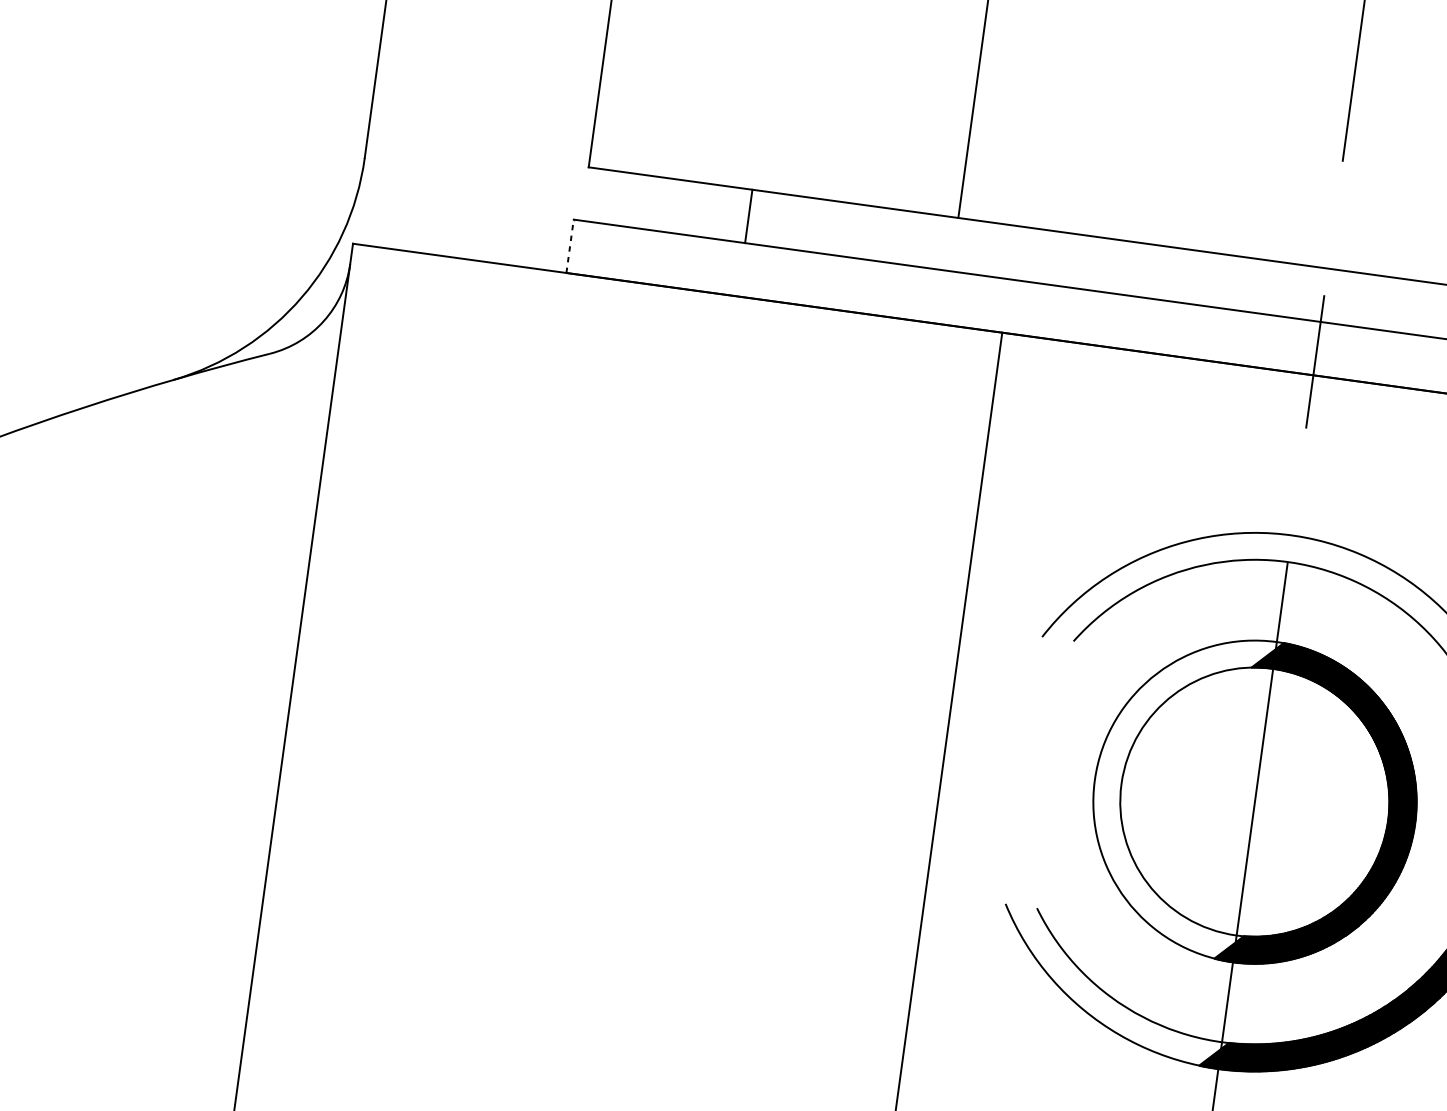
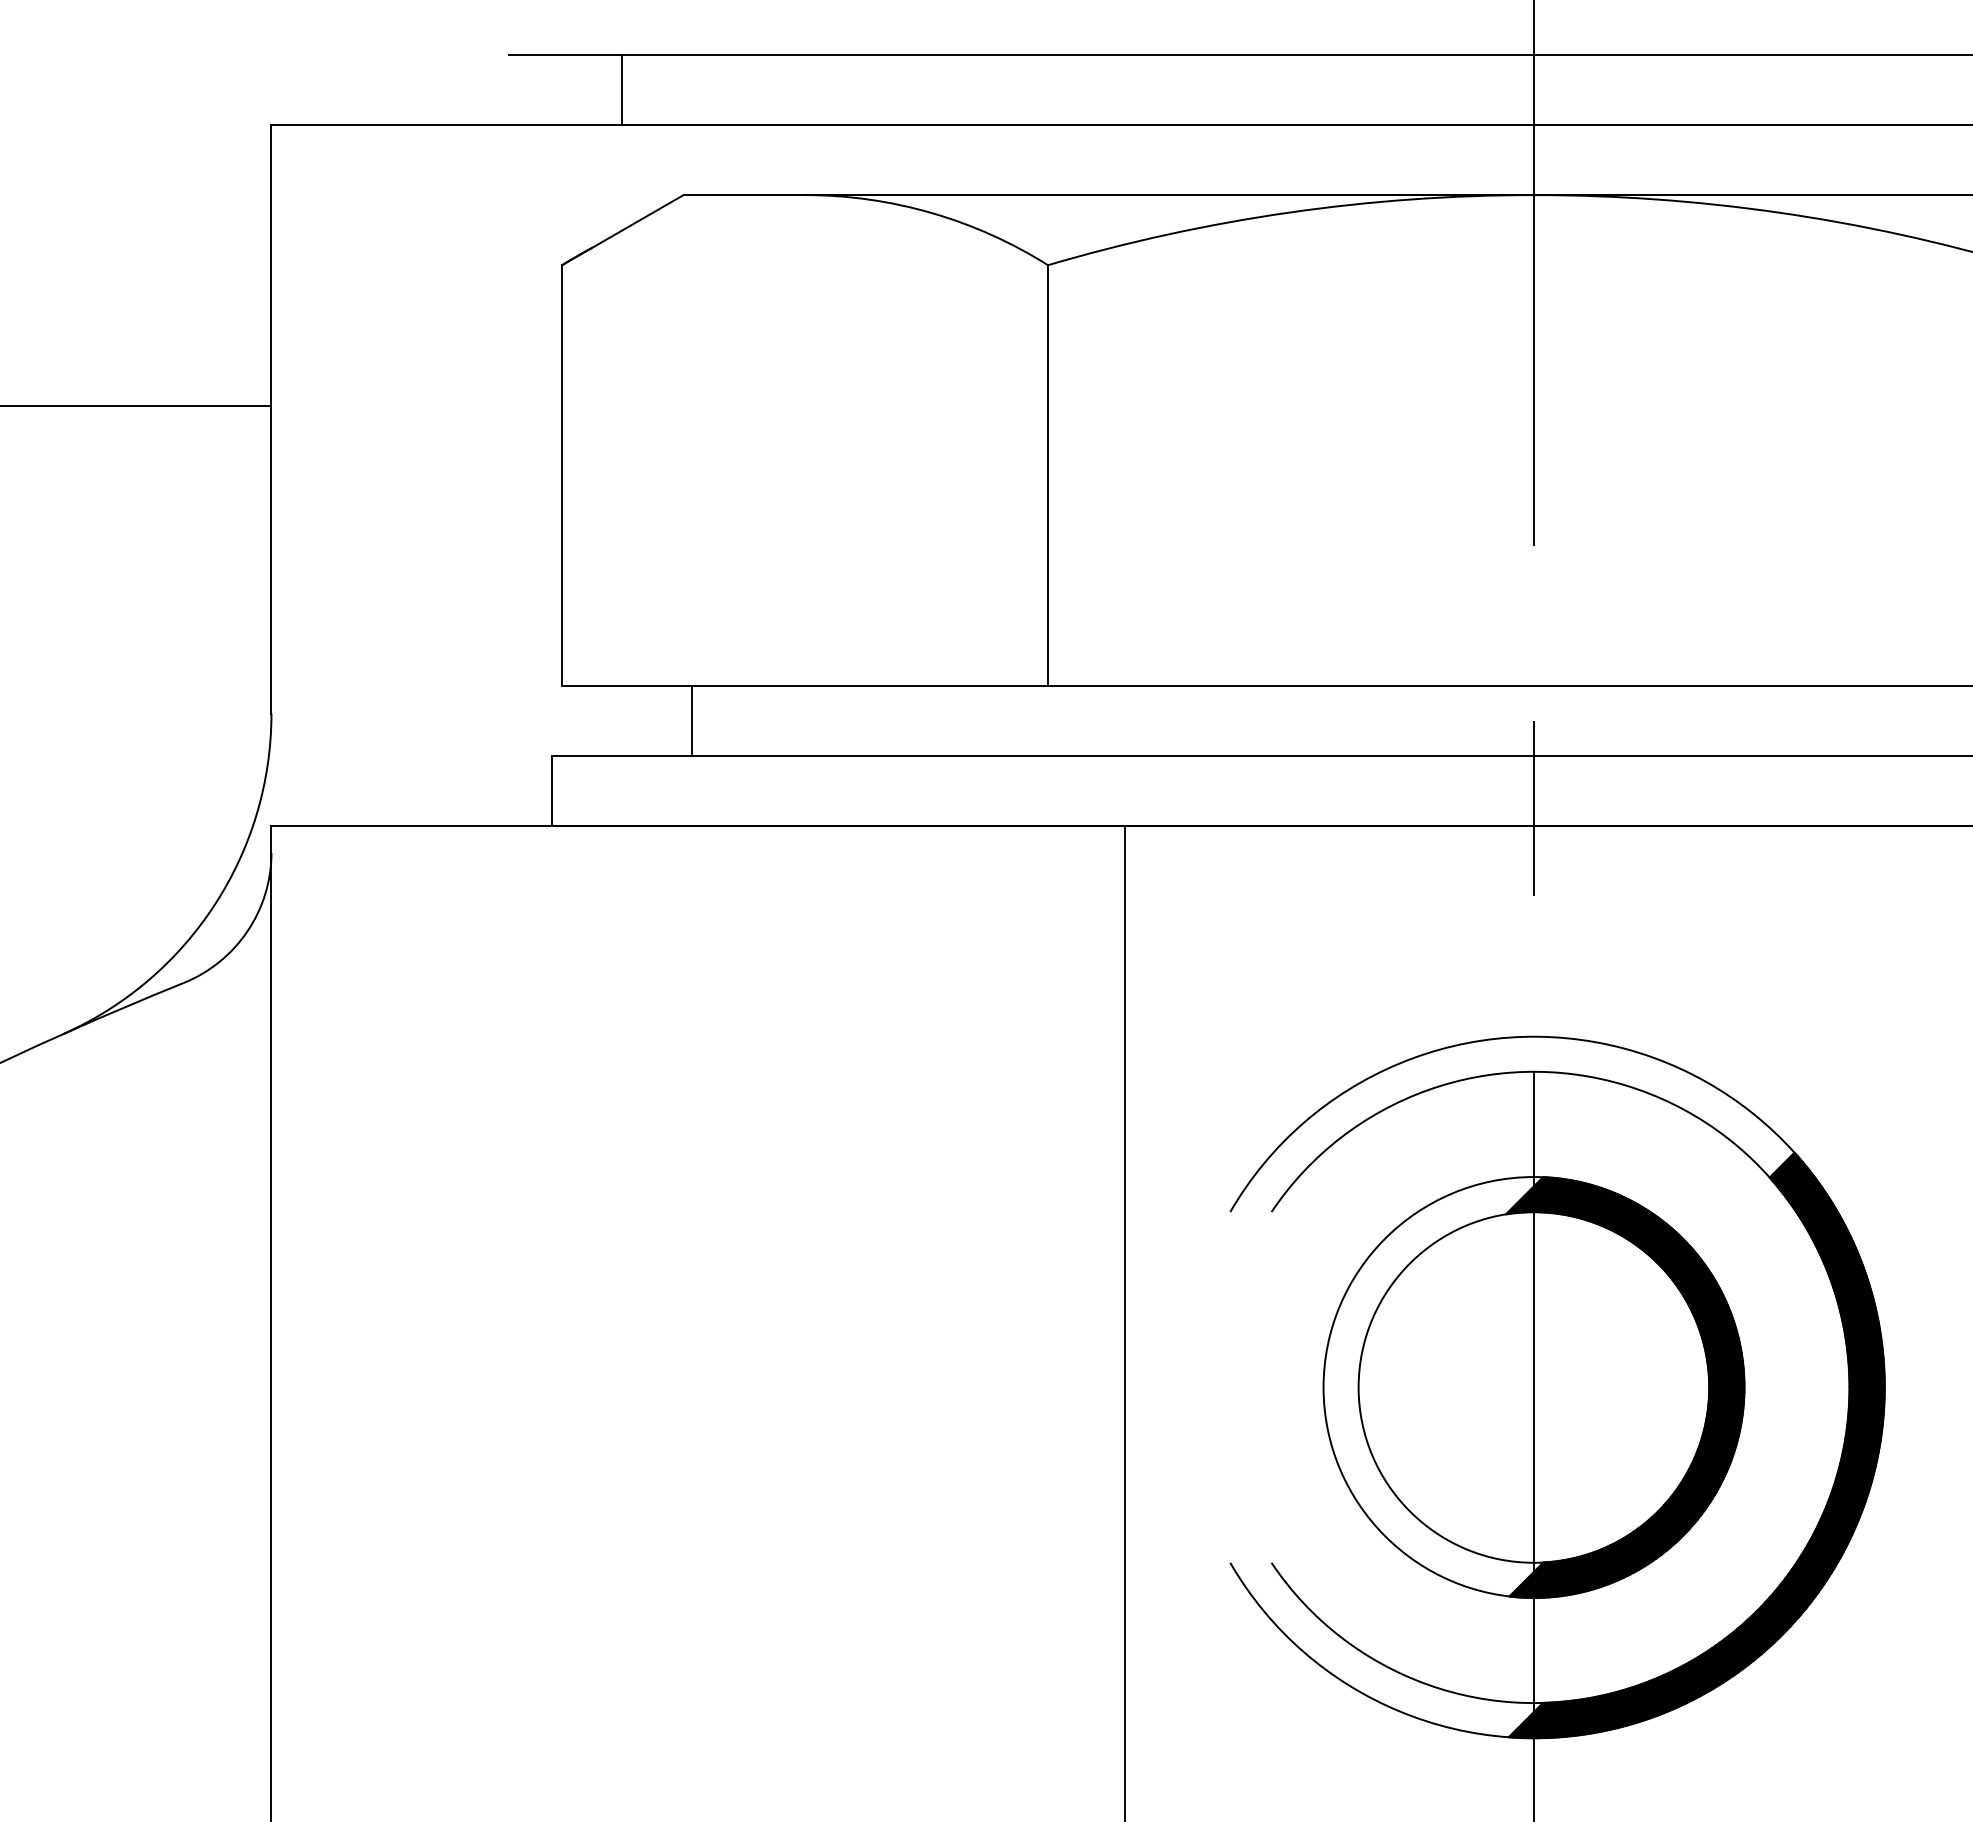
line: (748, 216) -> (692, 721), moved
line: (570, 245) -> (552, 790), dashed -> solid

